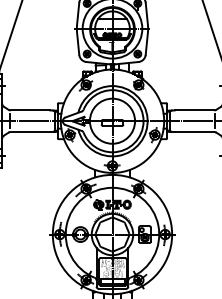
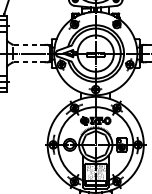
line: (30, 110) -> (29, 44), solid -> dashed
line: (30, 132) -> (29, 62), solid -> dashed

